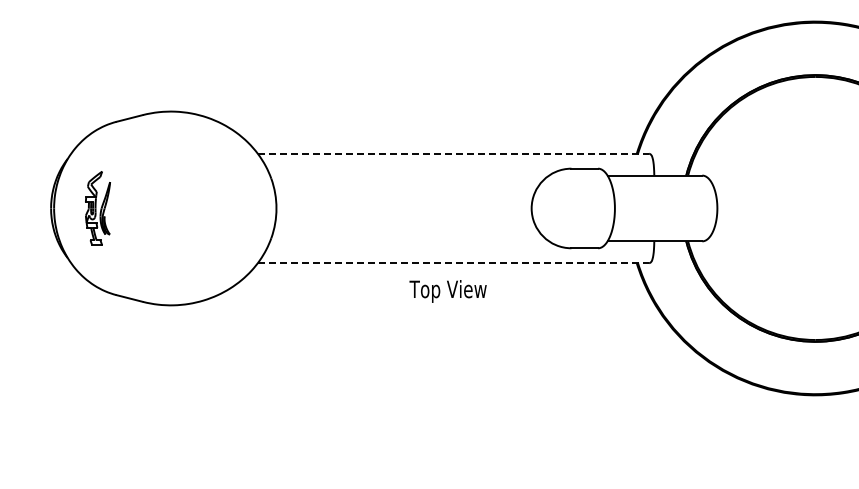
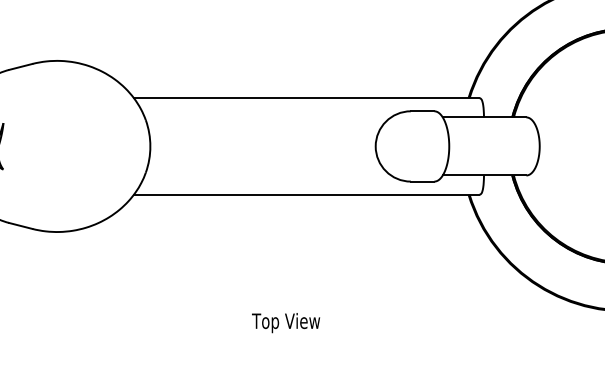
line: (453, 153) -> (306, 97), dashed -> solid
line: (453, 263) -> (306, 195), dashed -> solid
text: (447, 291) -> (285, 323), moved

